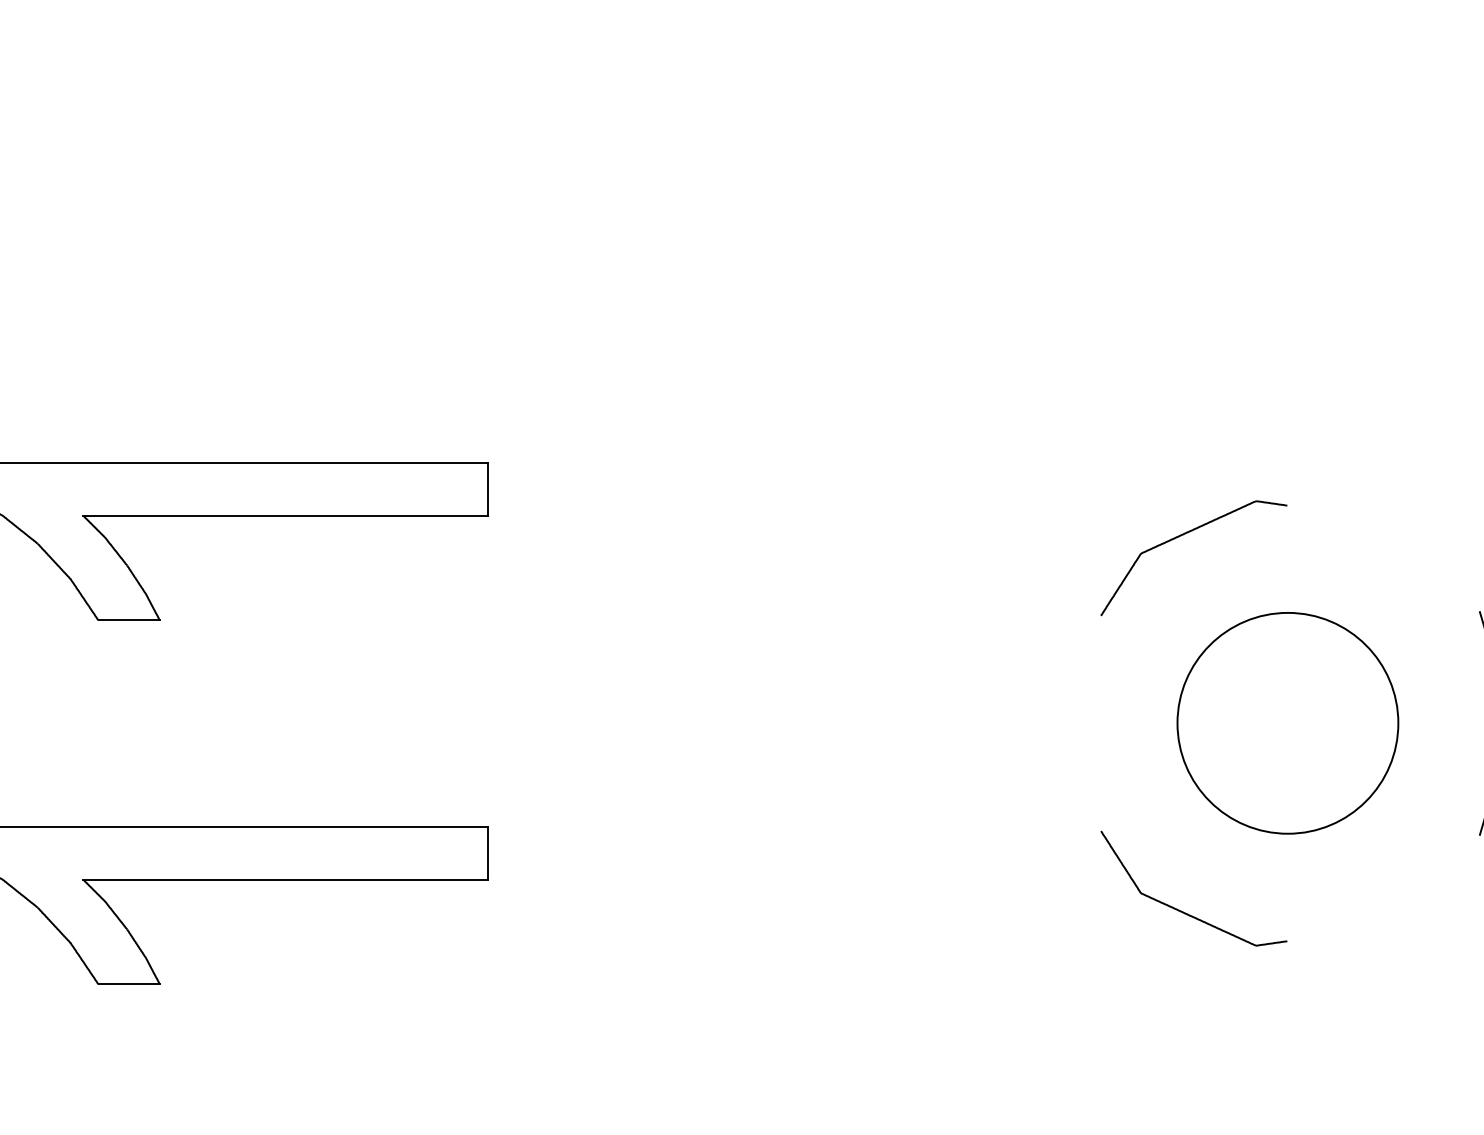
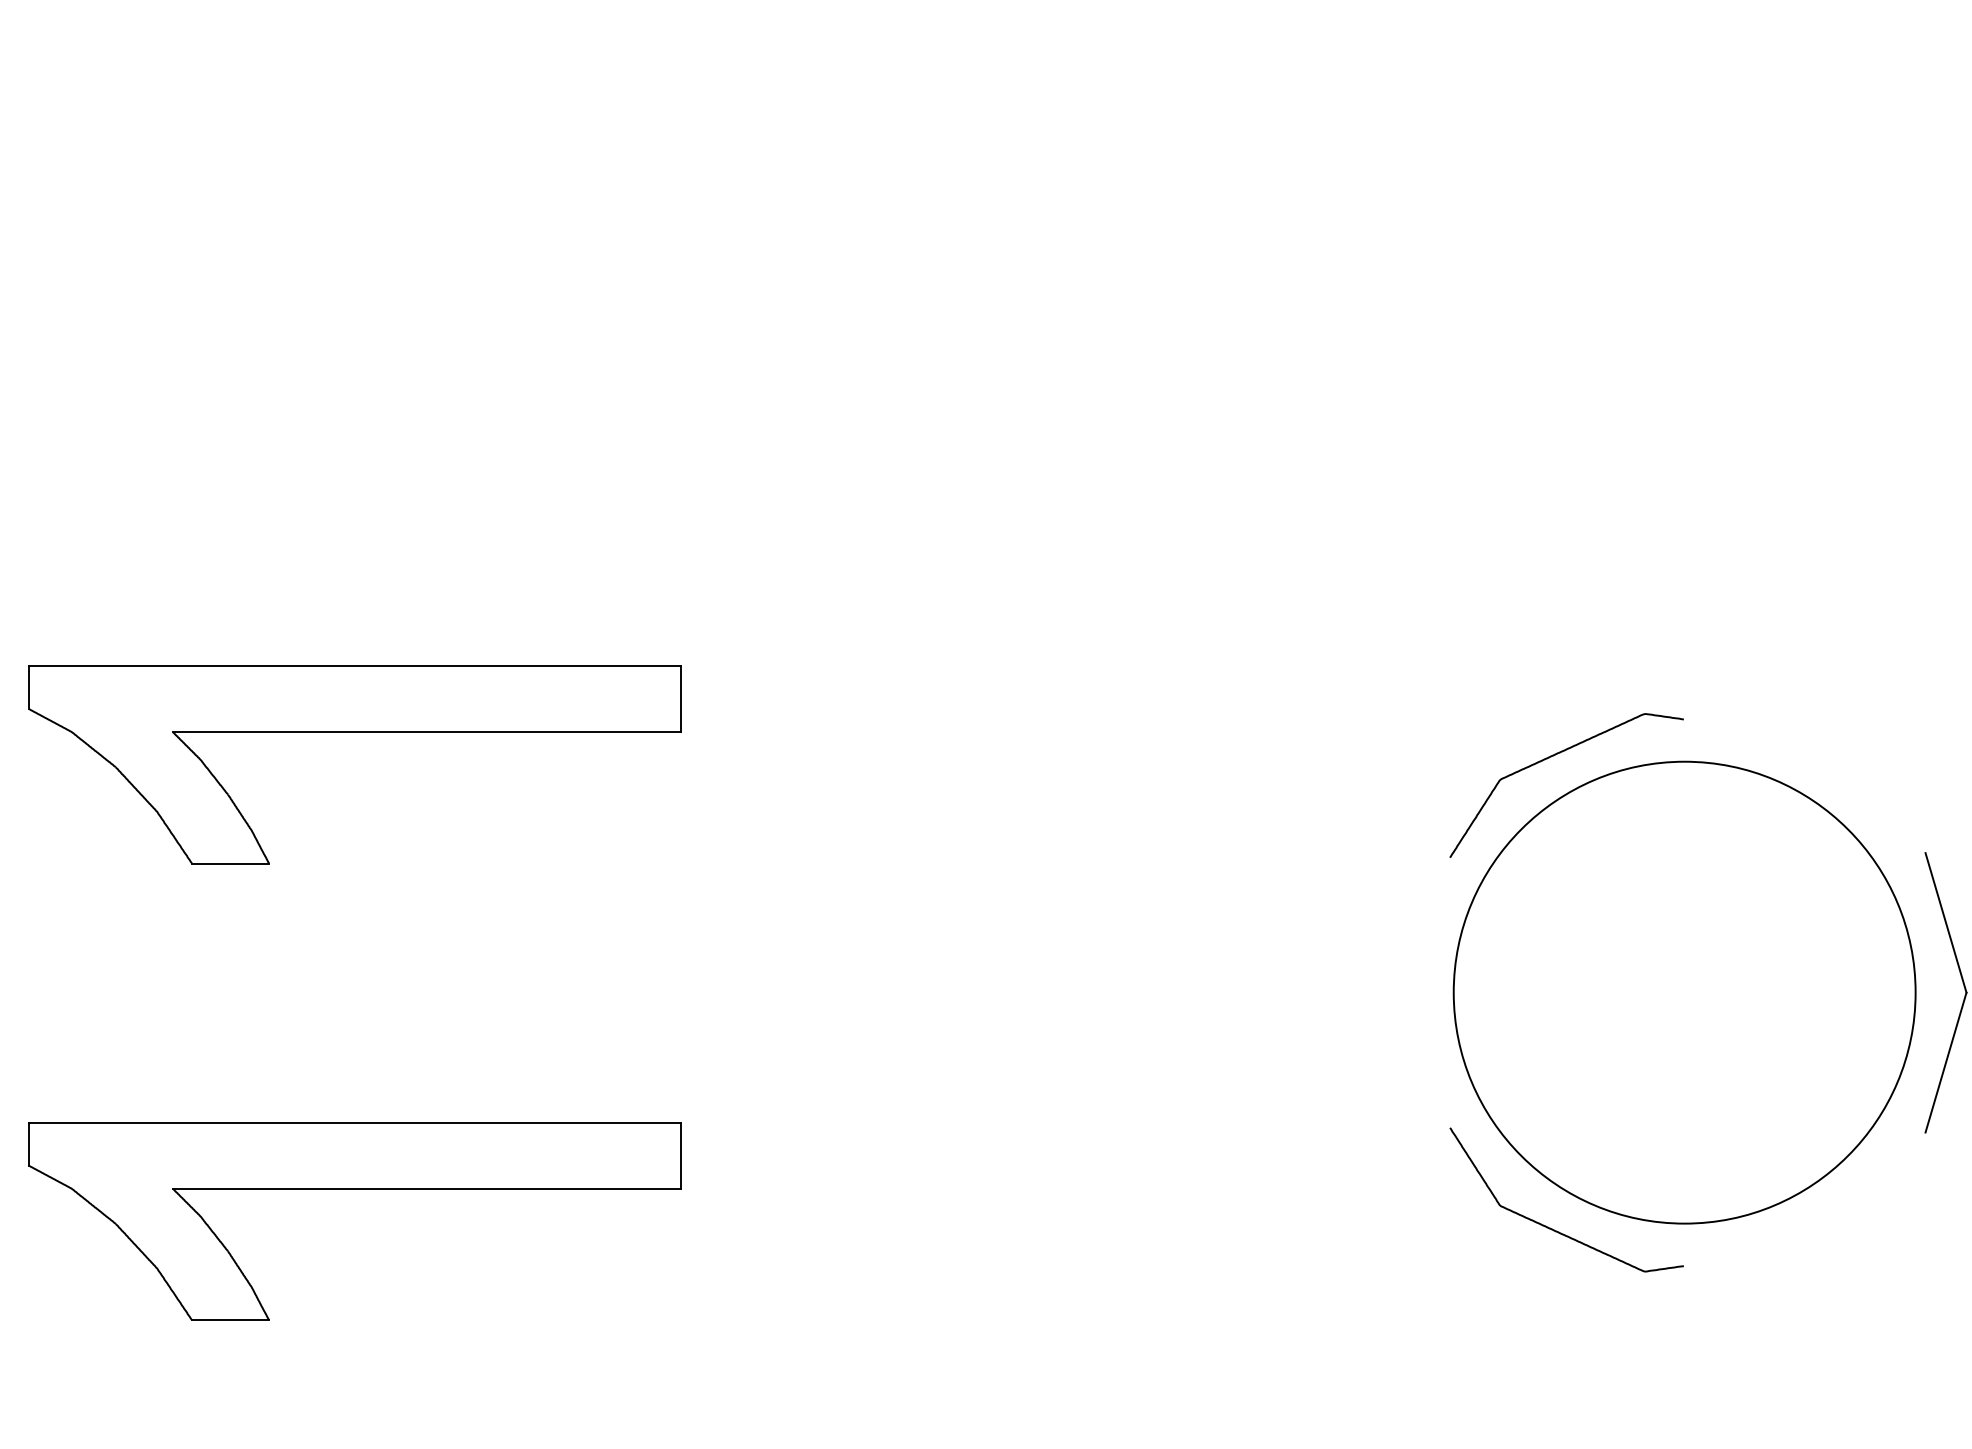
circle: (1287, 723) -> (1684, 992), size x1.67

